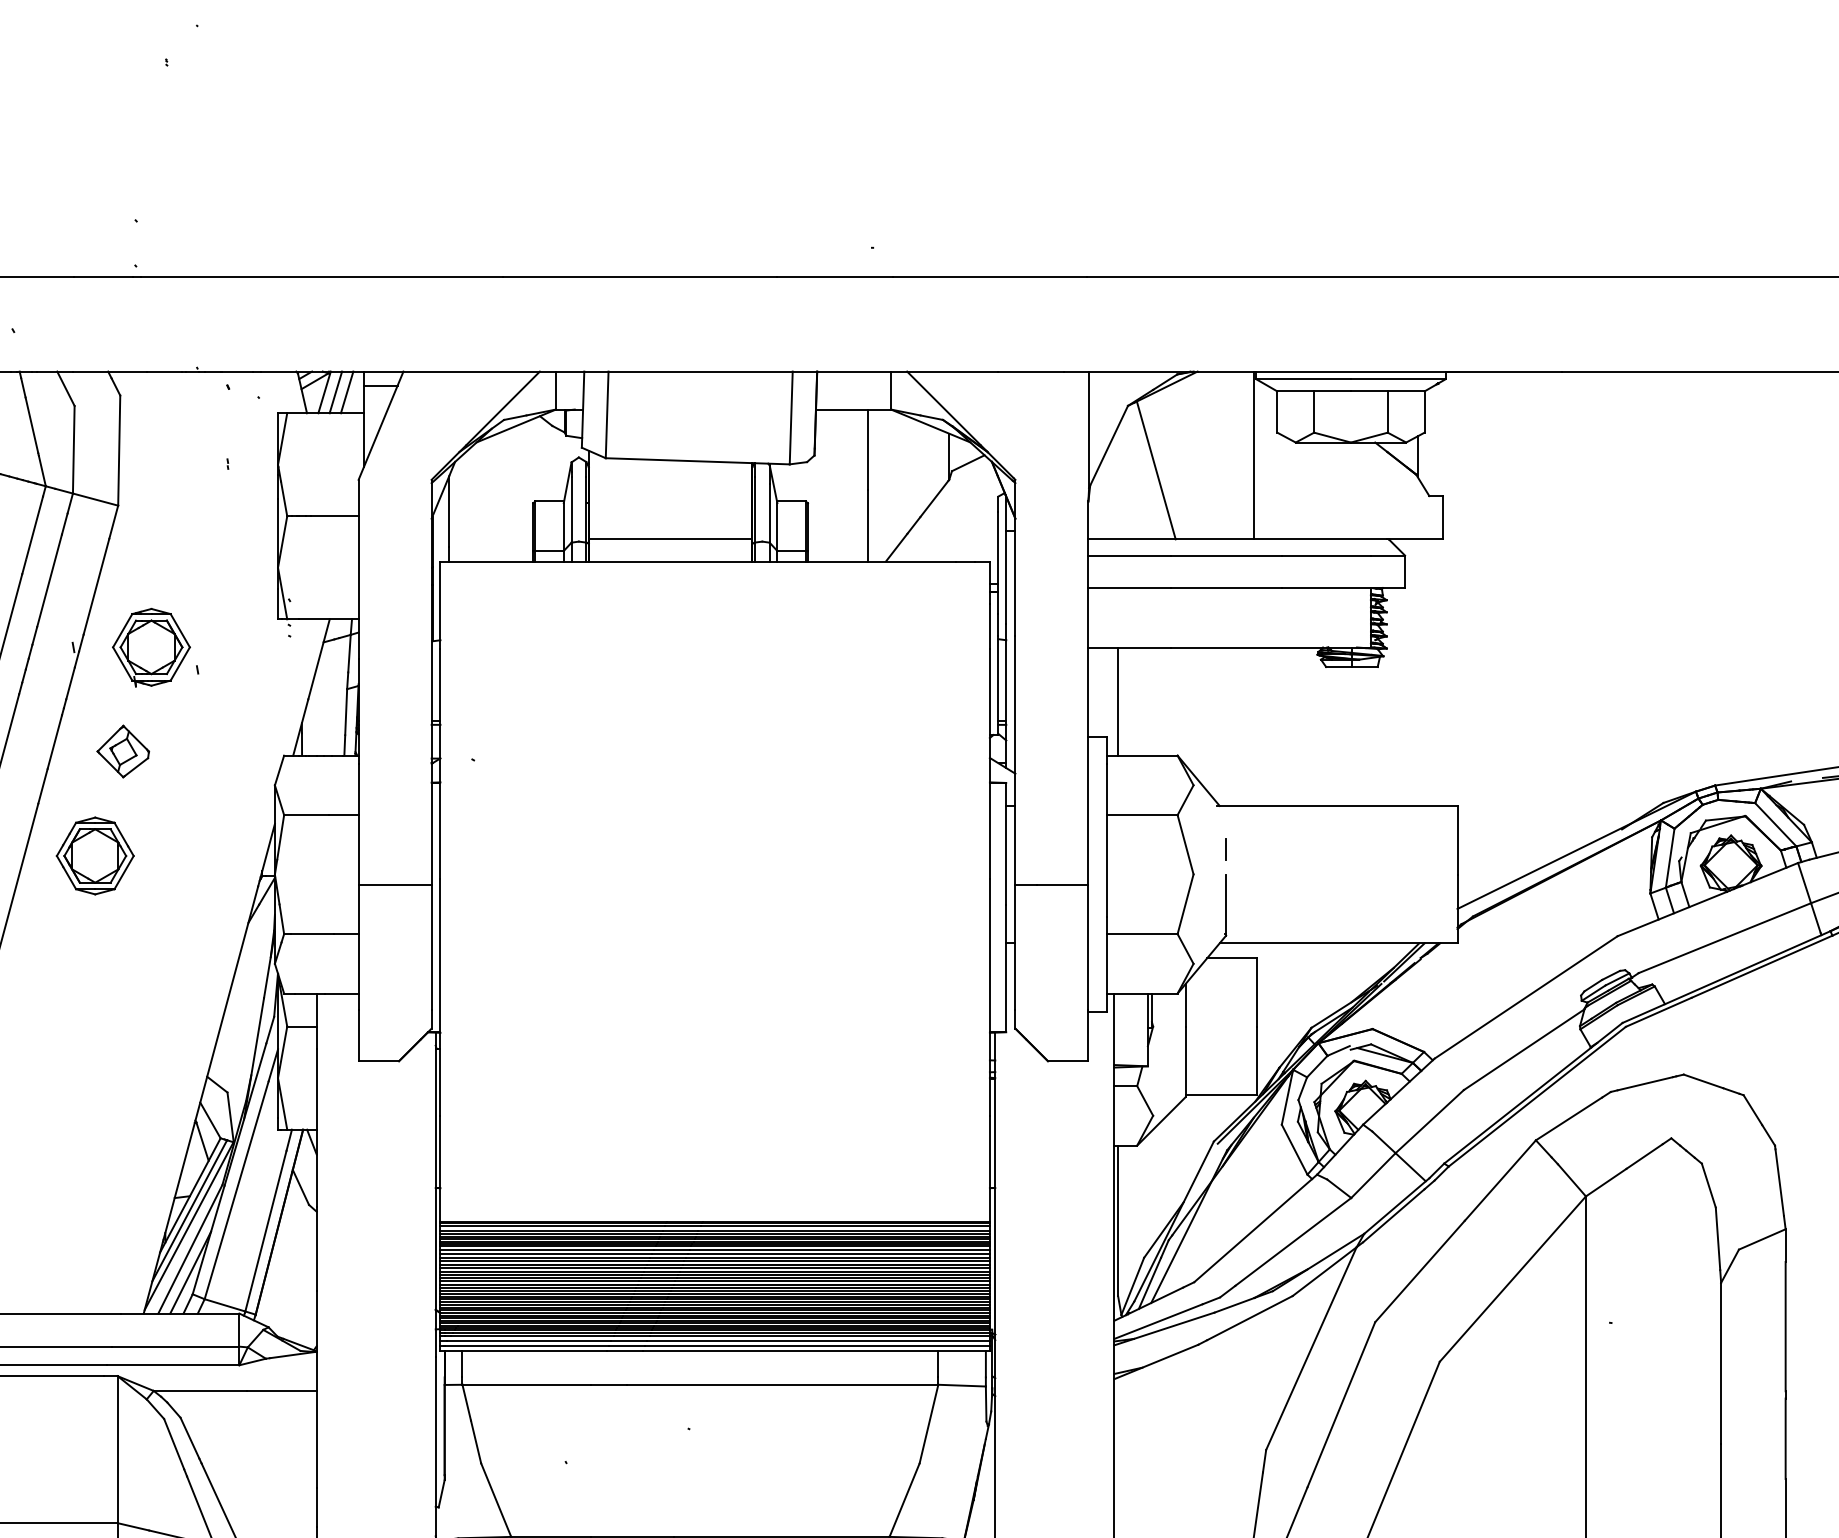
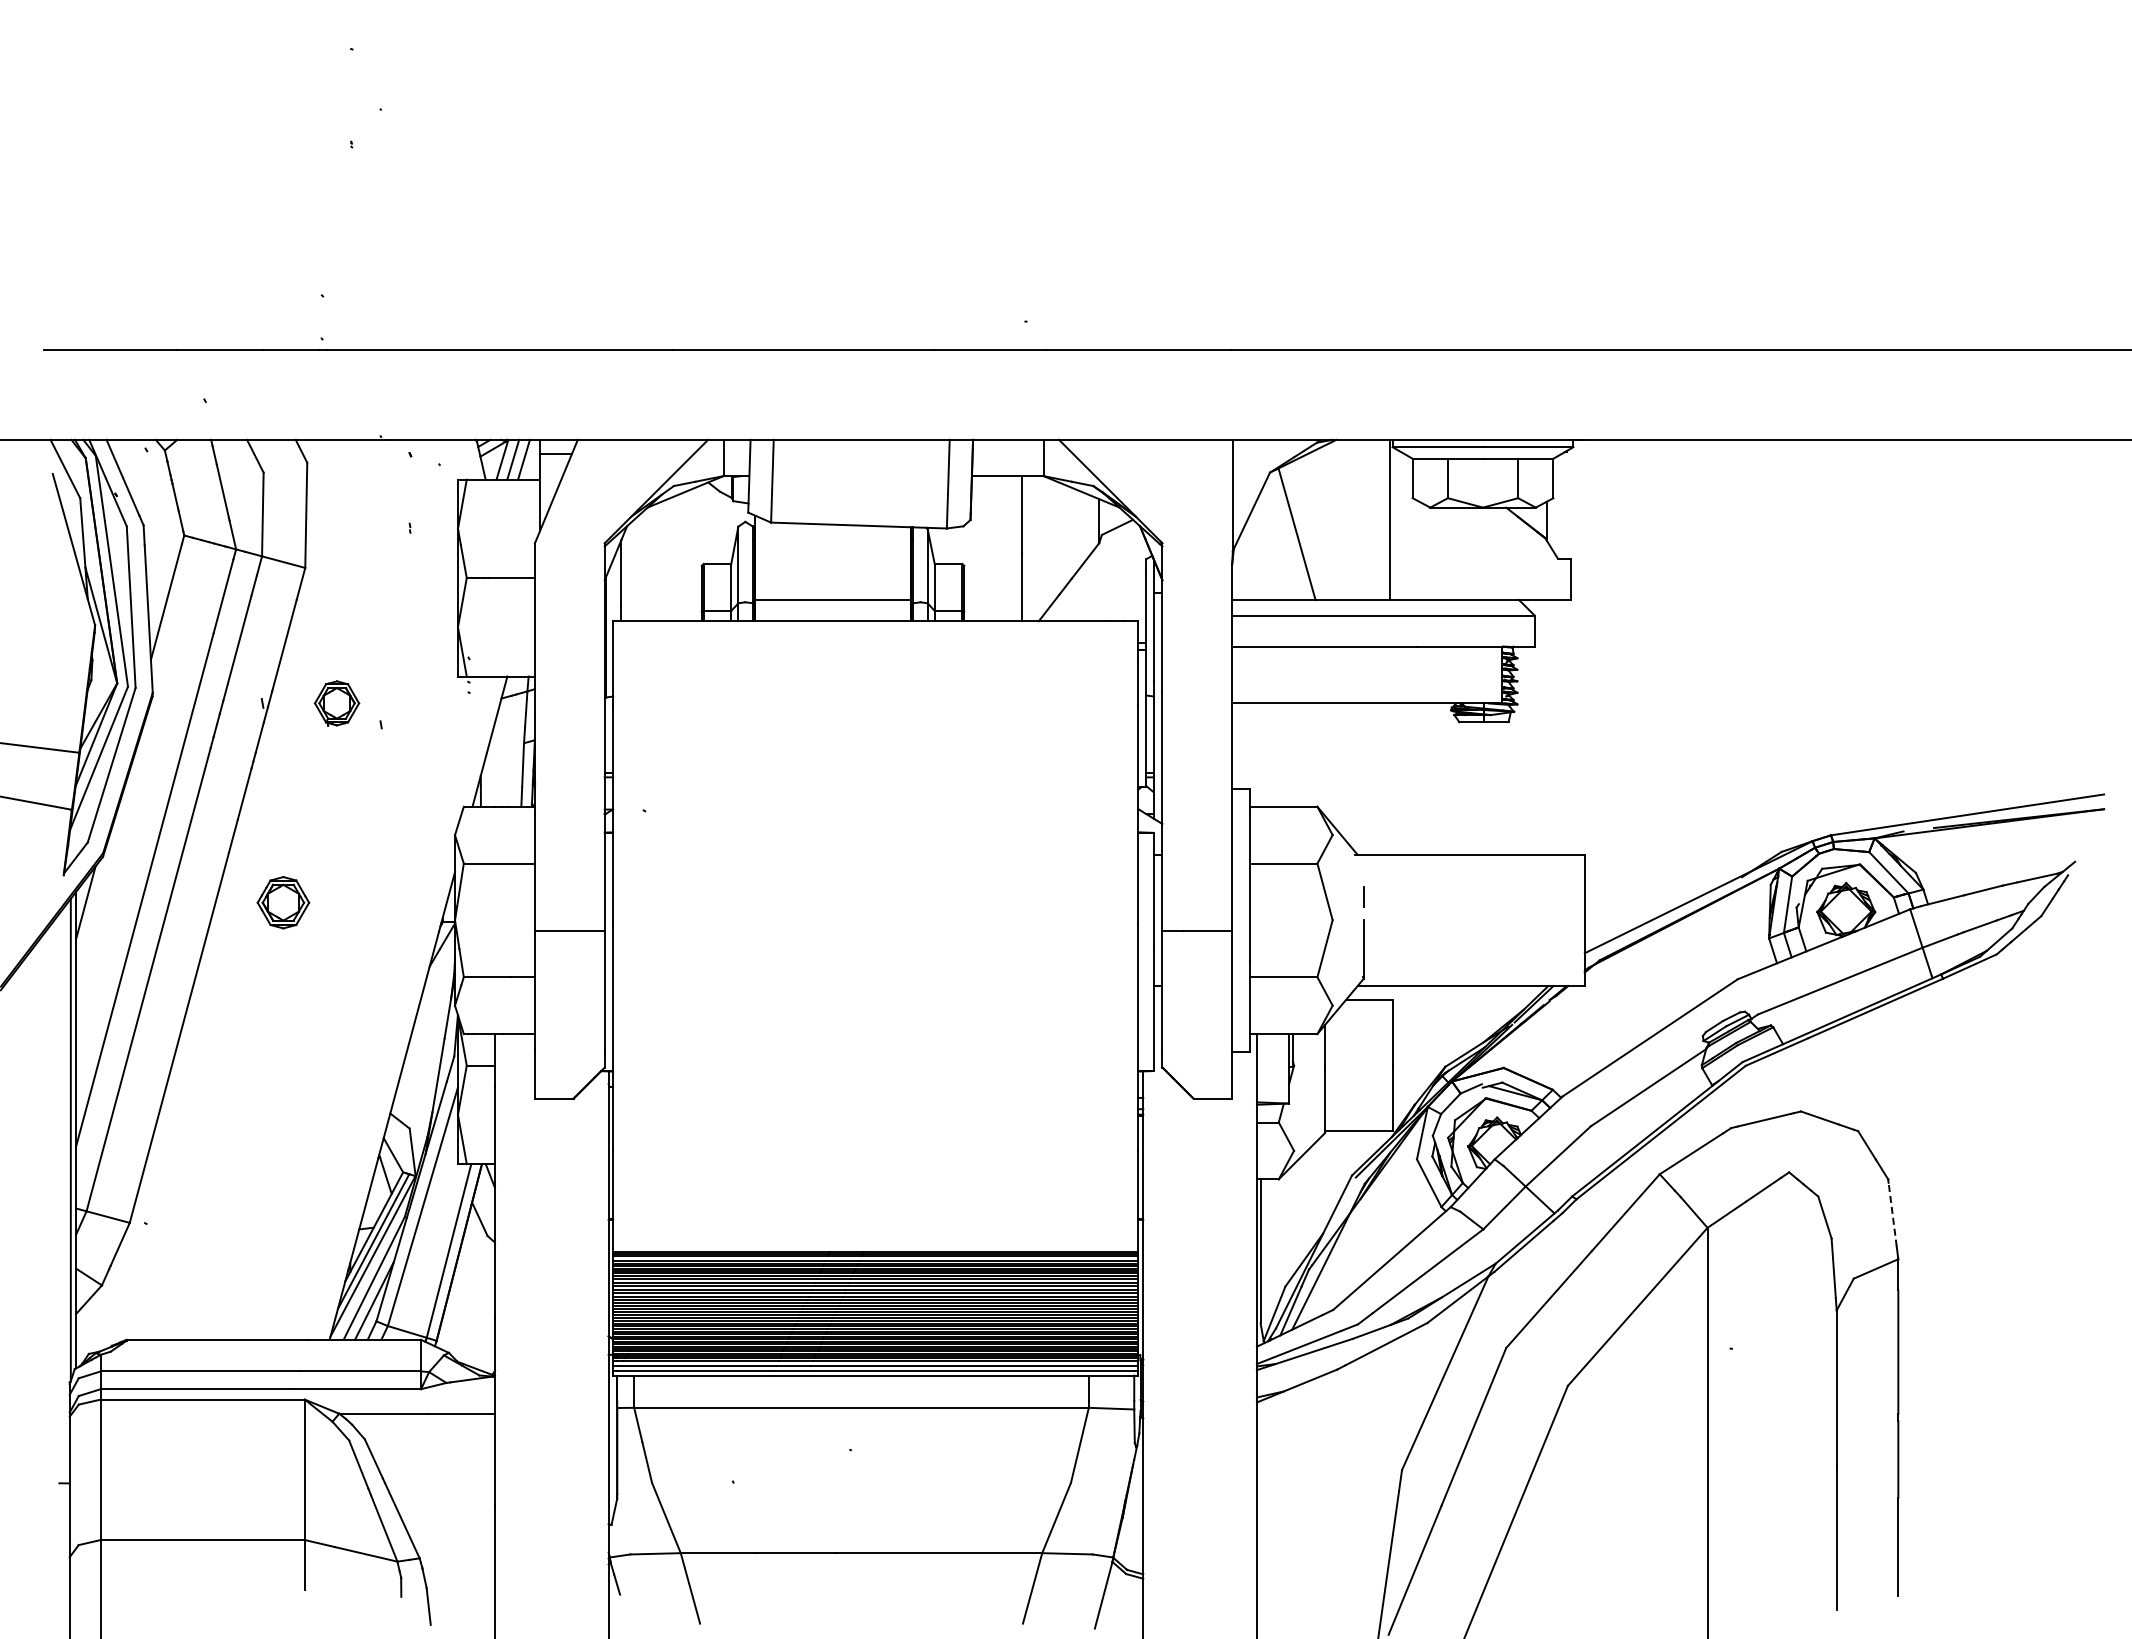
part: (150, 647) -> (336, 703), size x0.6
line: (1118, 700) -> (1260, 754), removed
part: (122, 751) -> (309, 802), removed
part: (95, 855) -> (283, 902), size x0.7
line: (1779, 1182) -> (1892, 1214), solid -> dashed

